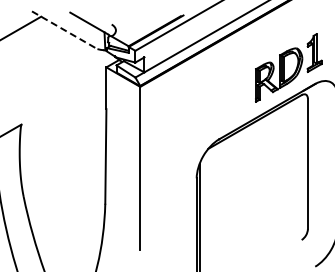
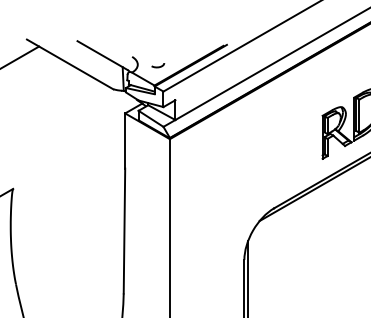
line: (64, 30) -> (69, 64), dashed -> solid
curve: (131, 31) -> (158, 66), added

